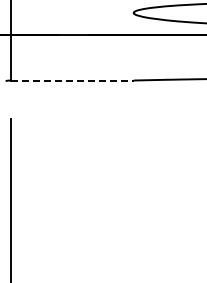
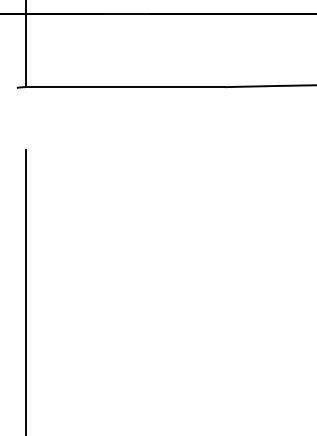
line: (72, 80) -> (125, 87), dashed -> solid

